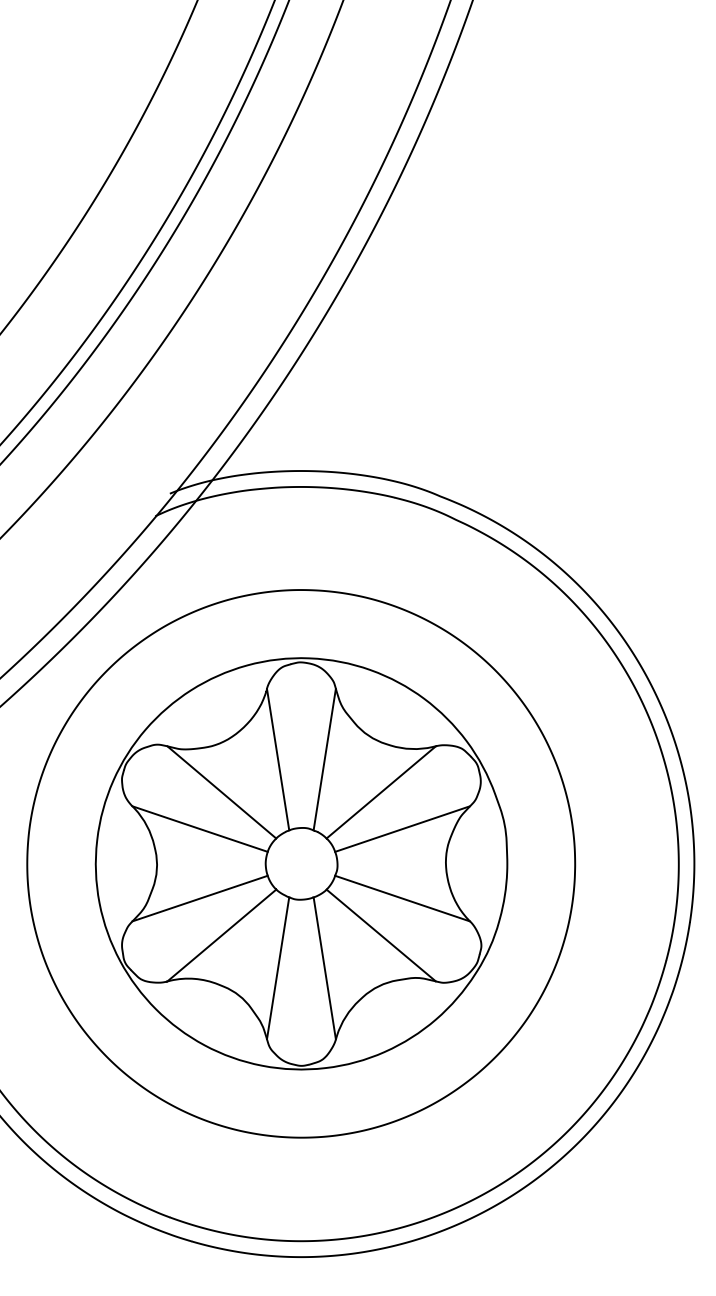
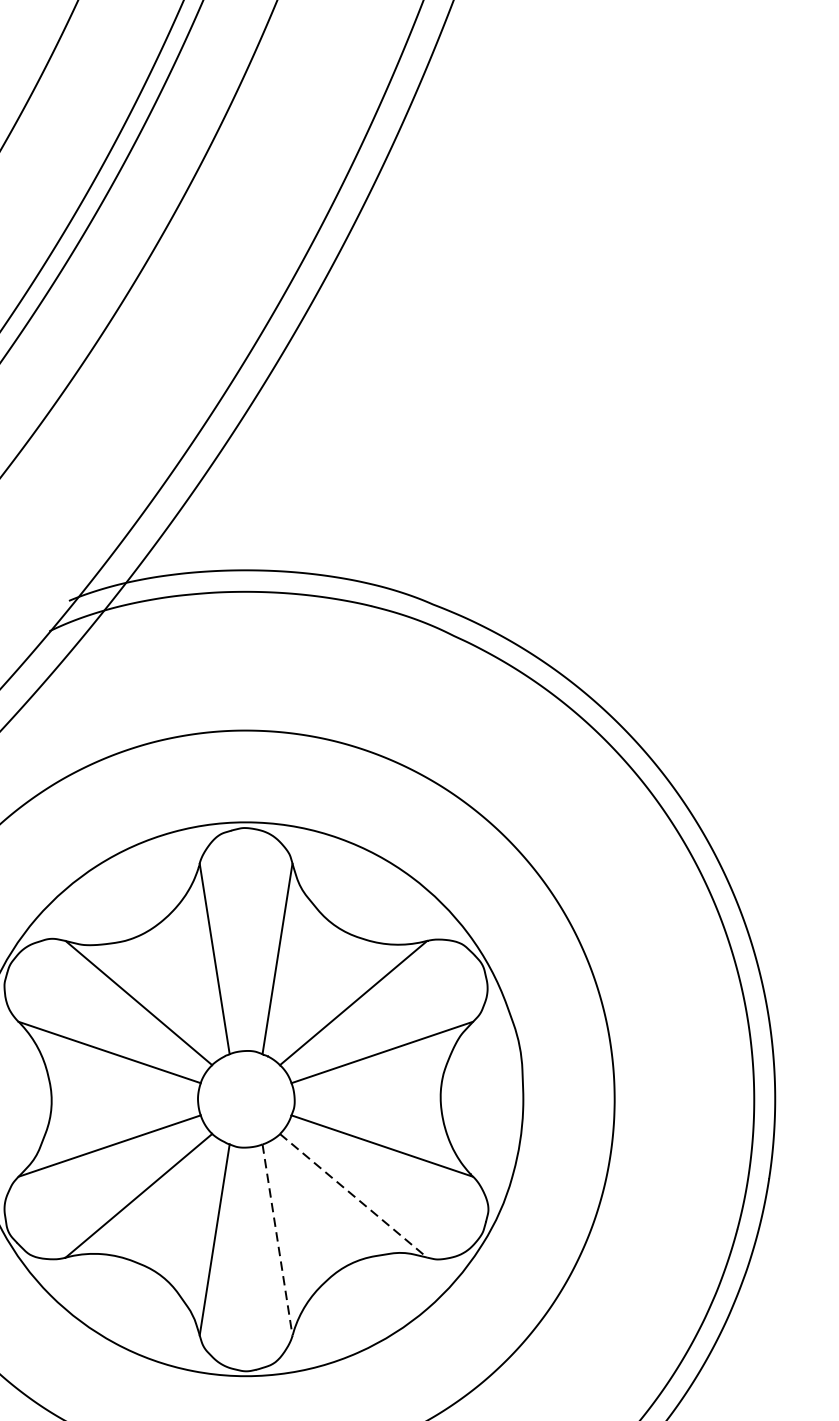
line: (381, 935) -> (353, 1195), solid -> dashed
line: (324, 968) -> (277, 1240), solid -> dashed

